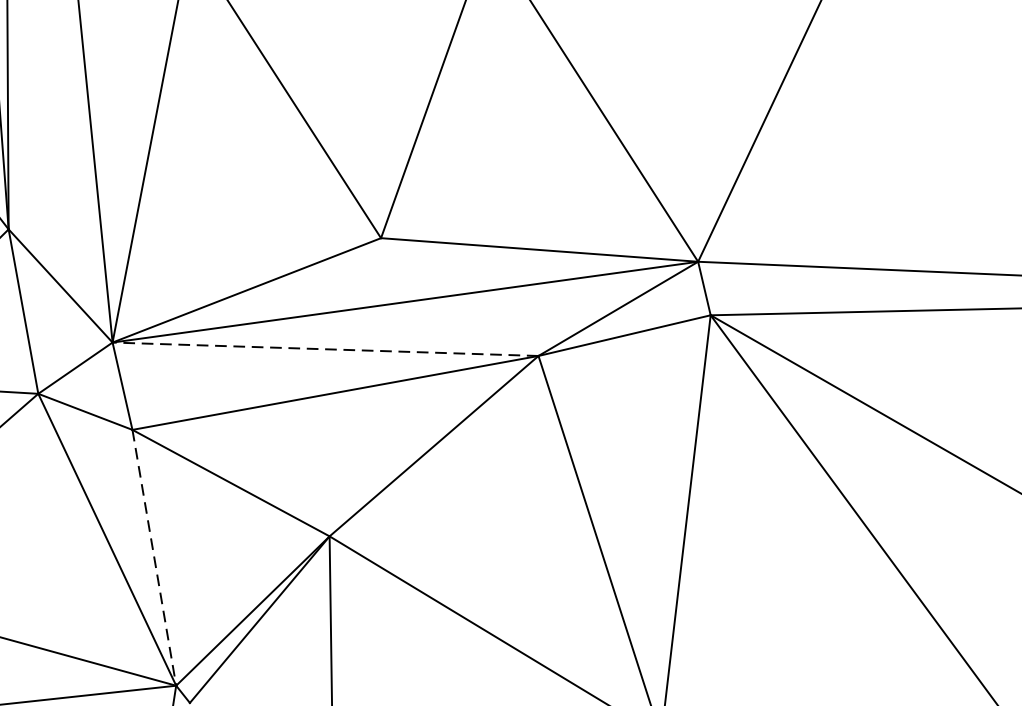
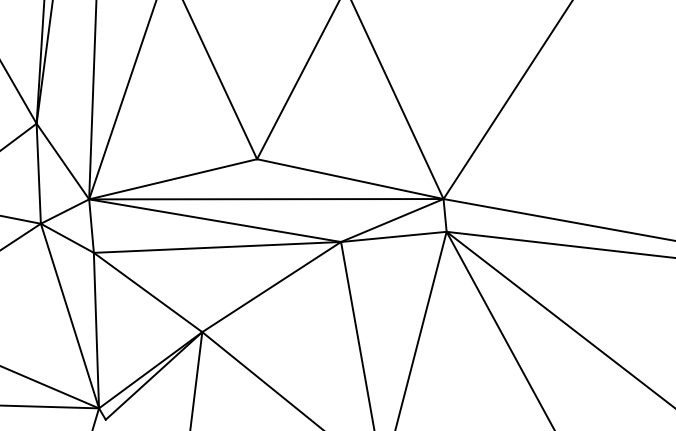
line: (326, 348) -> (215, 220), dashed -> solid
line: (154, 557) -> (96, 330), dashed -> solid

